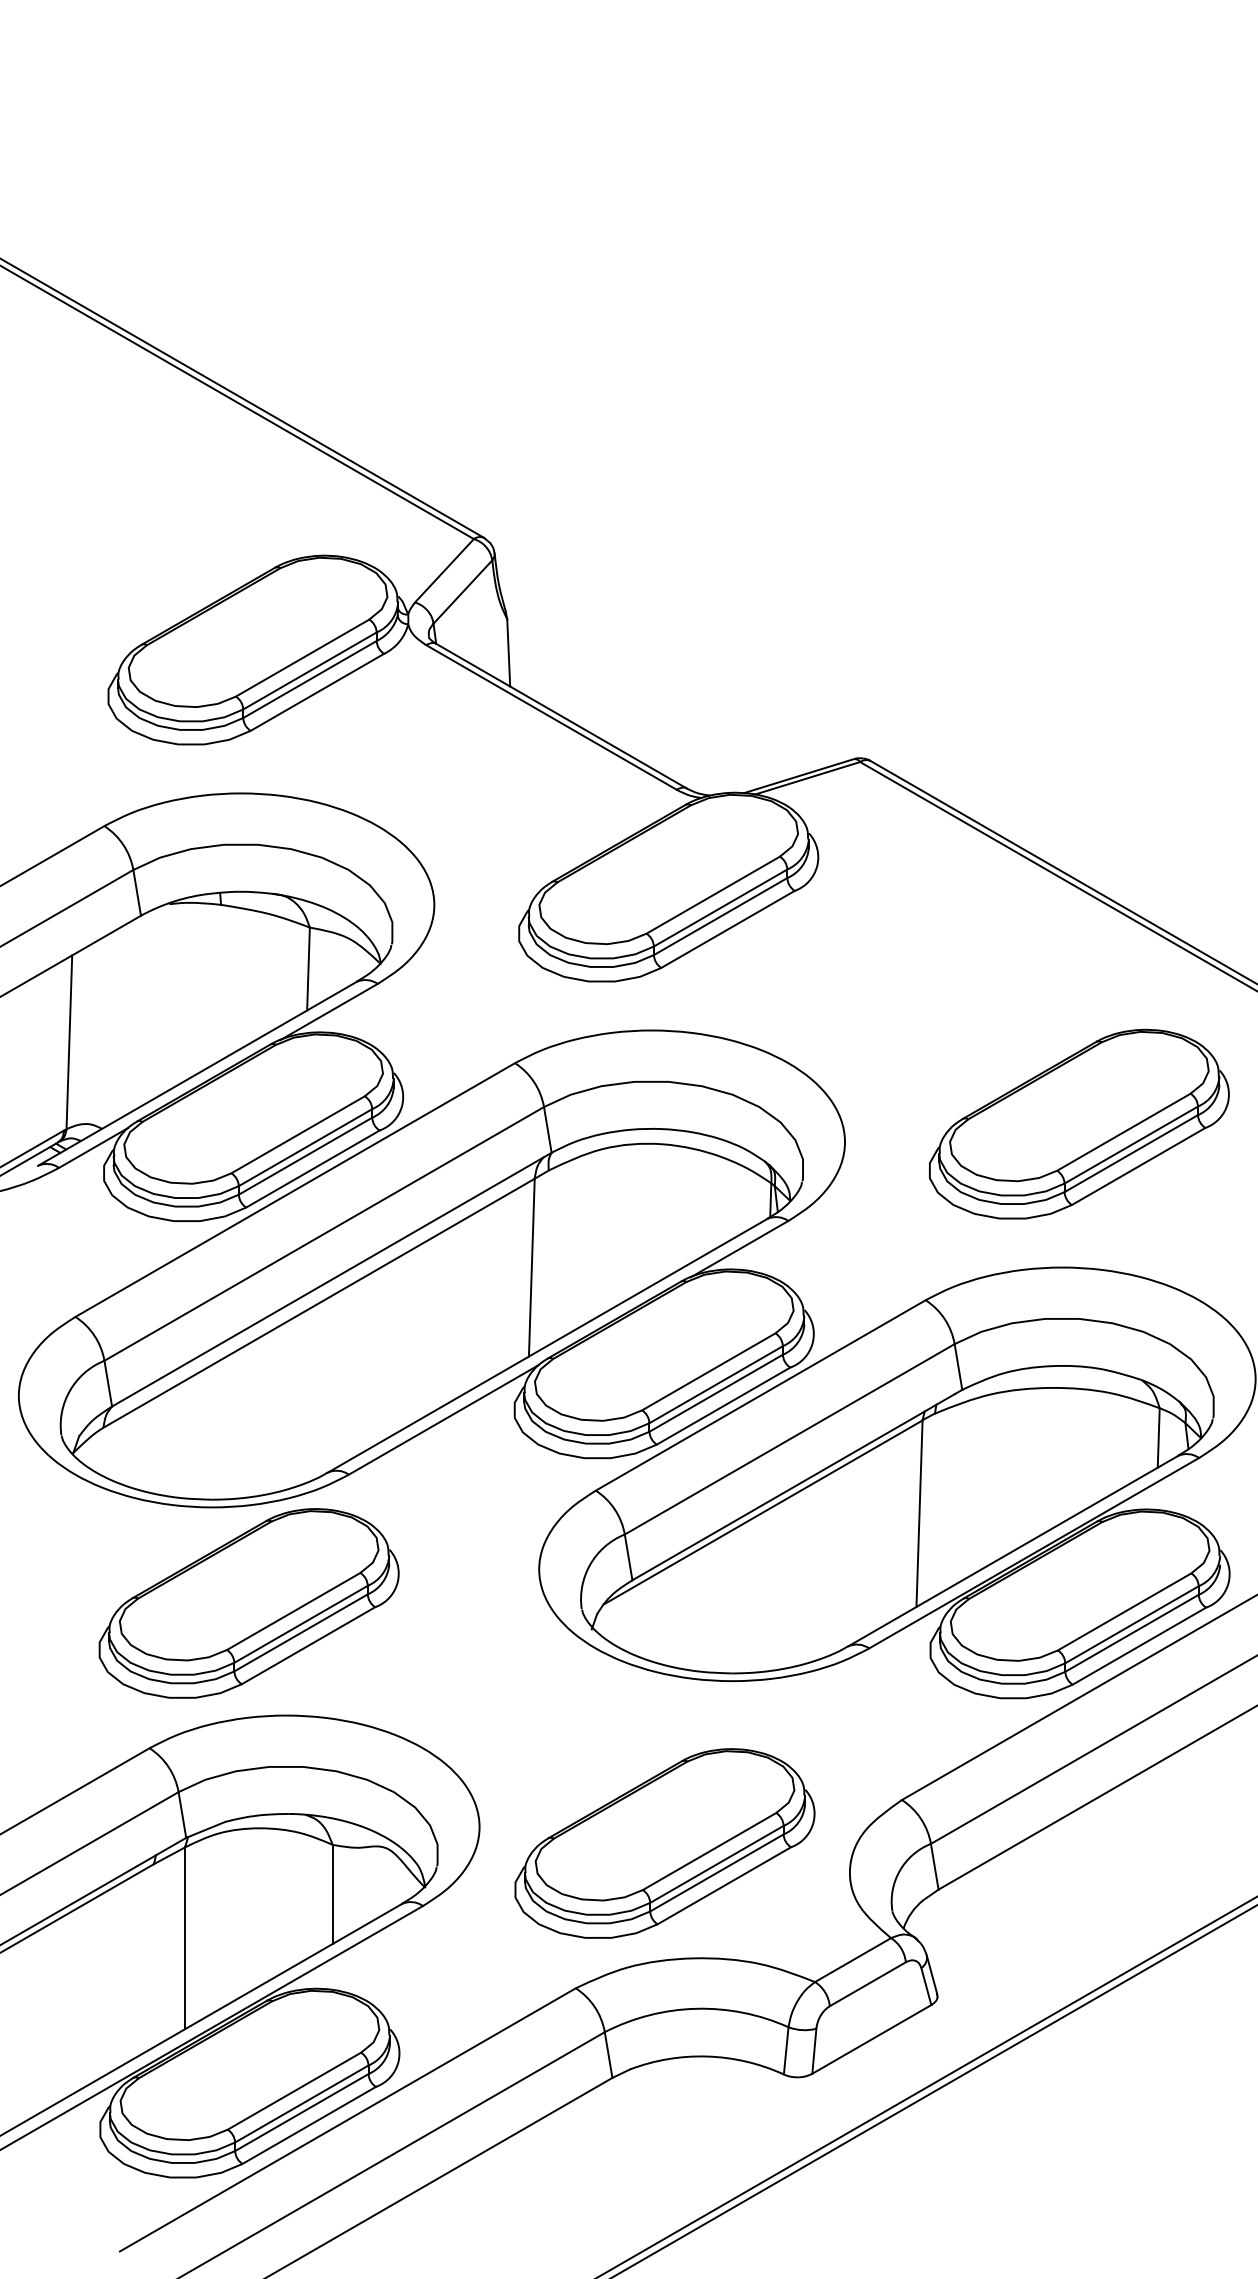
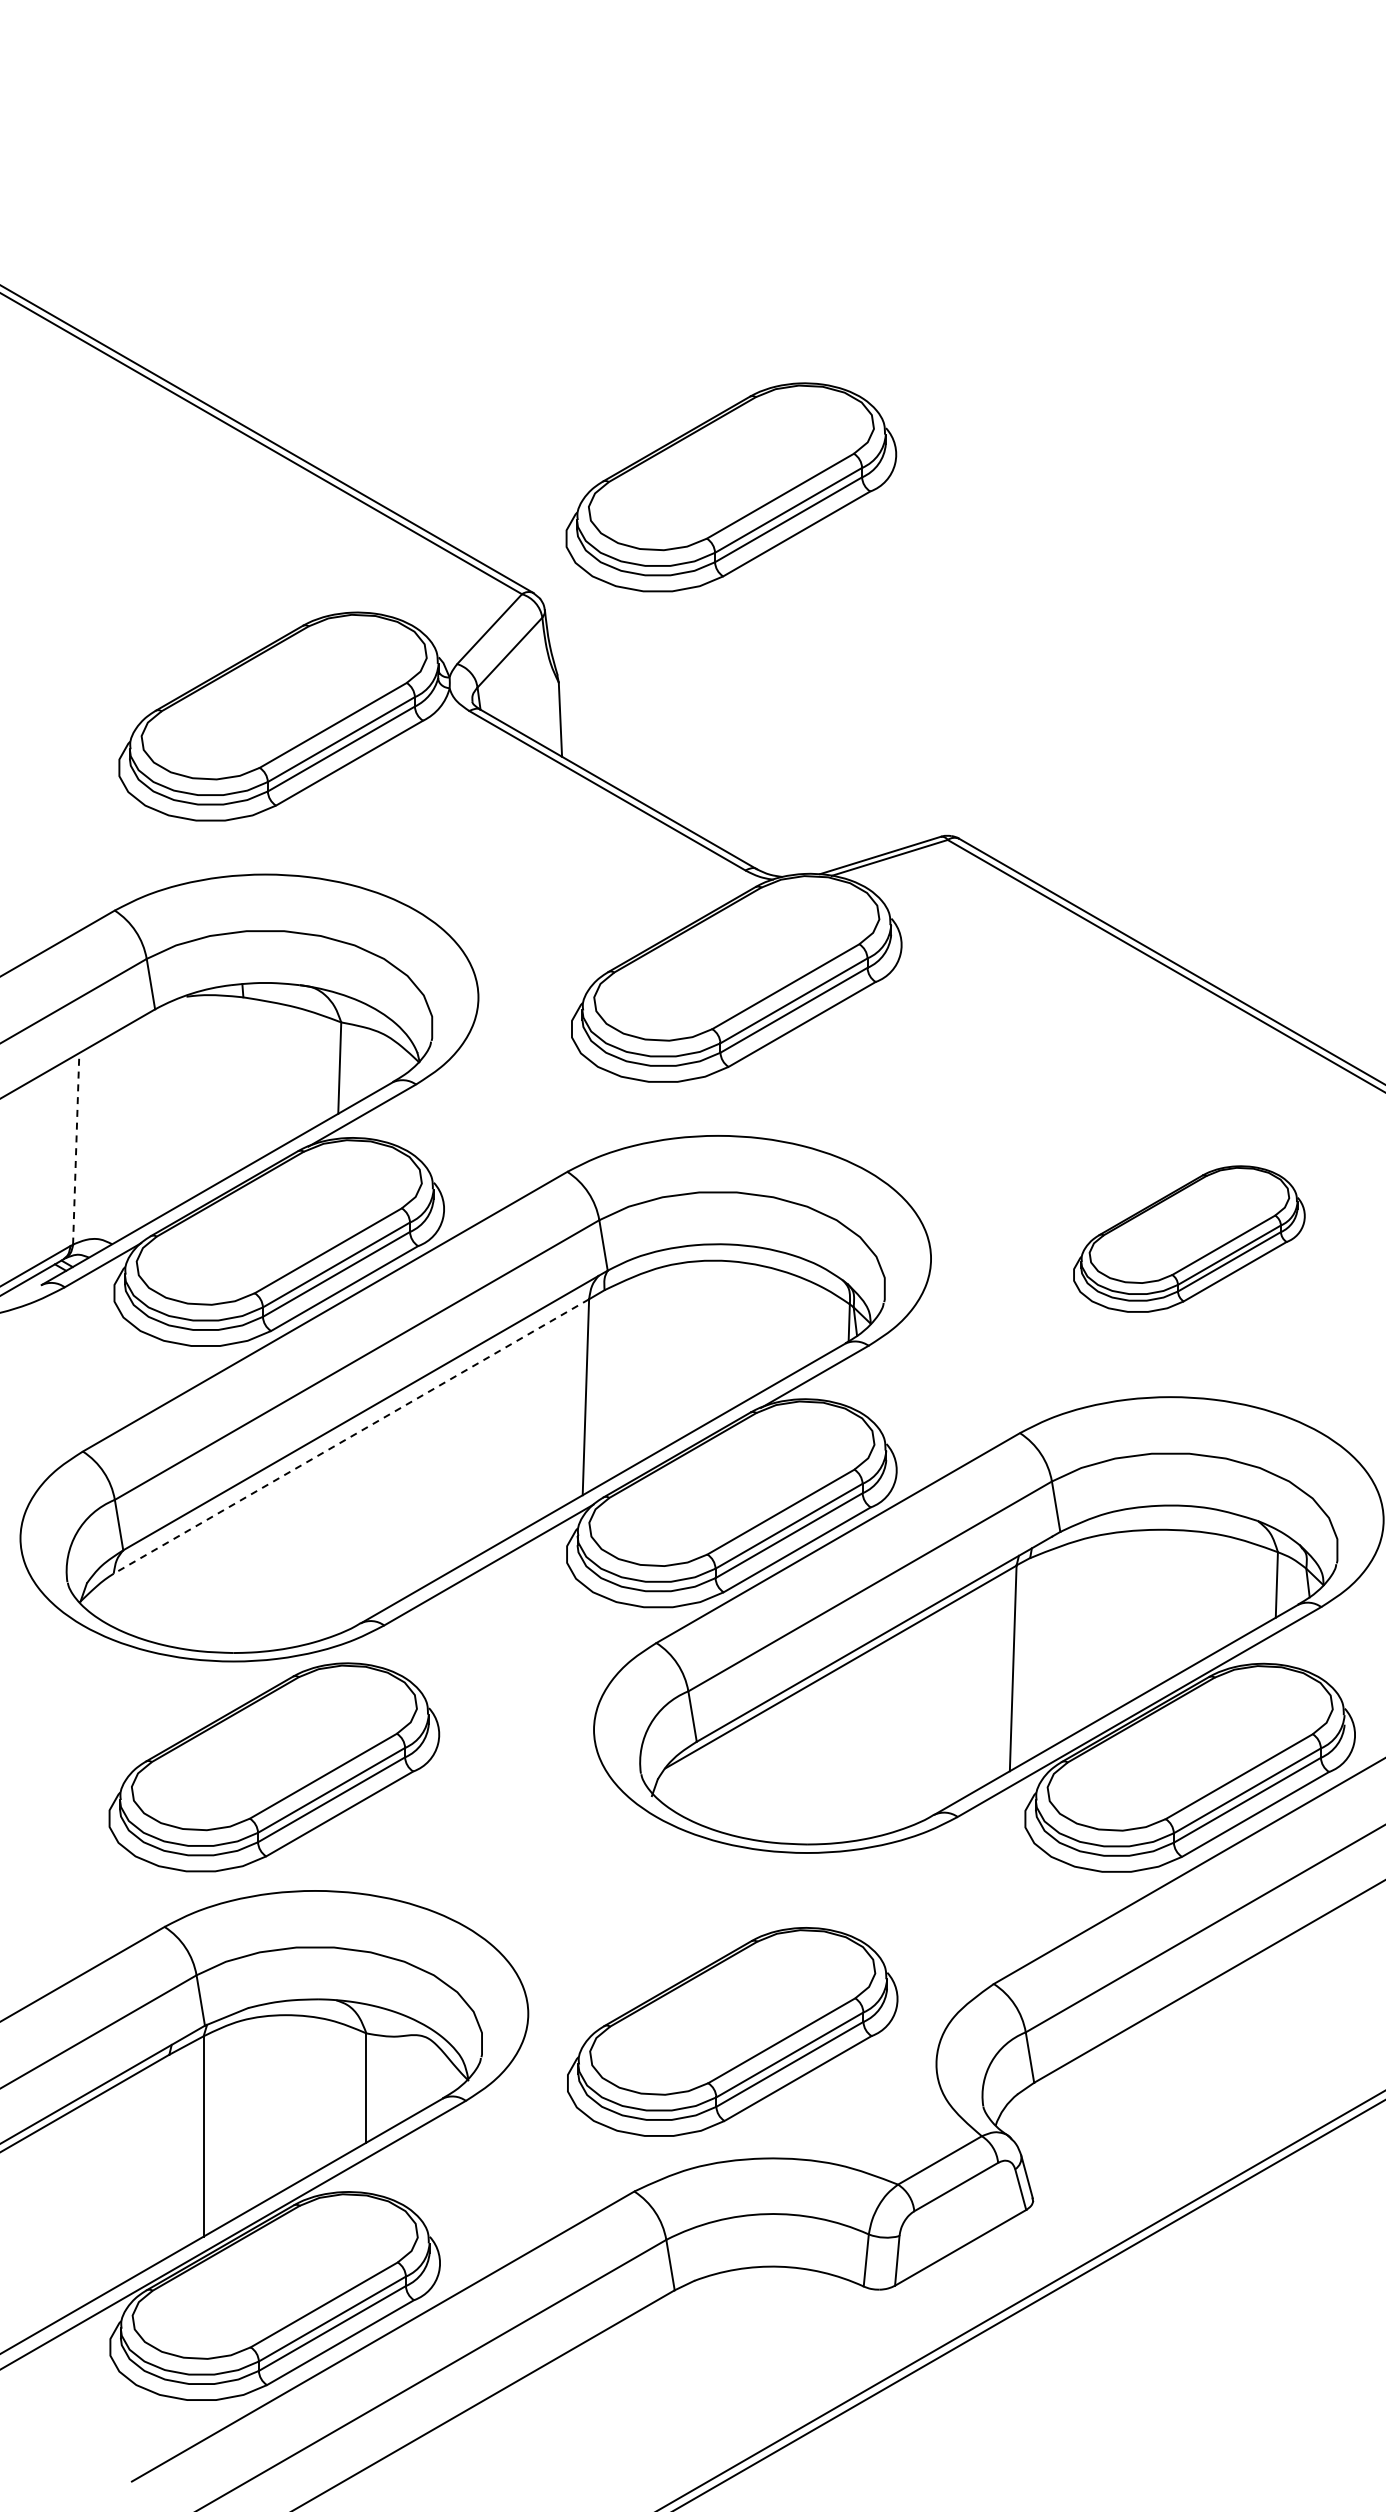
part: (663, 442) -> (731, 487), added
line: (69, 1041) -> (76, 1148), solid -> dashed
part: (1079, 1123) -> (1189, 1238), size x0.7
line: (318, 1303) -> (350, 1436), solid -> dashed

